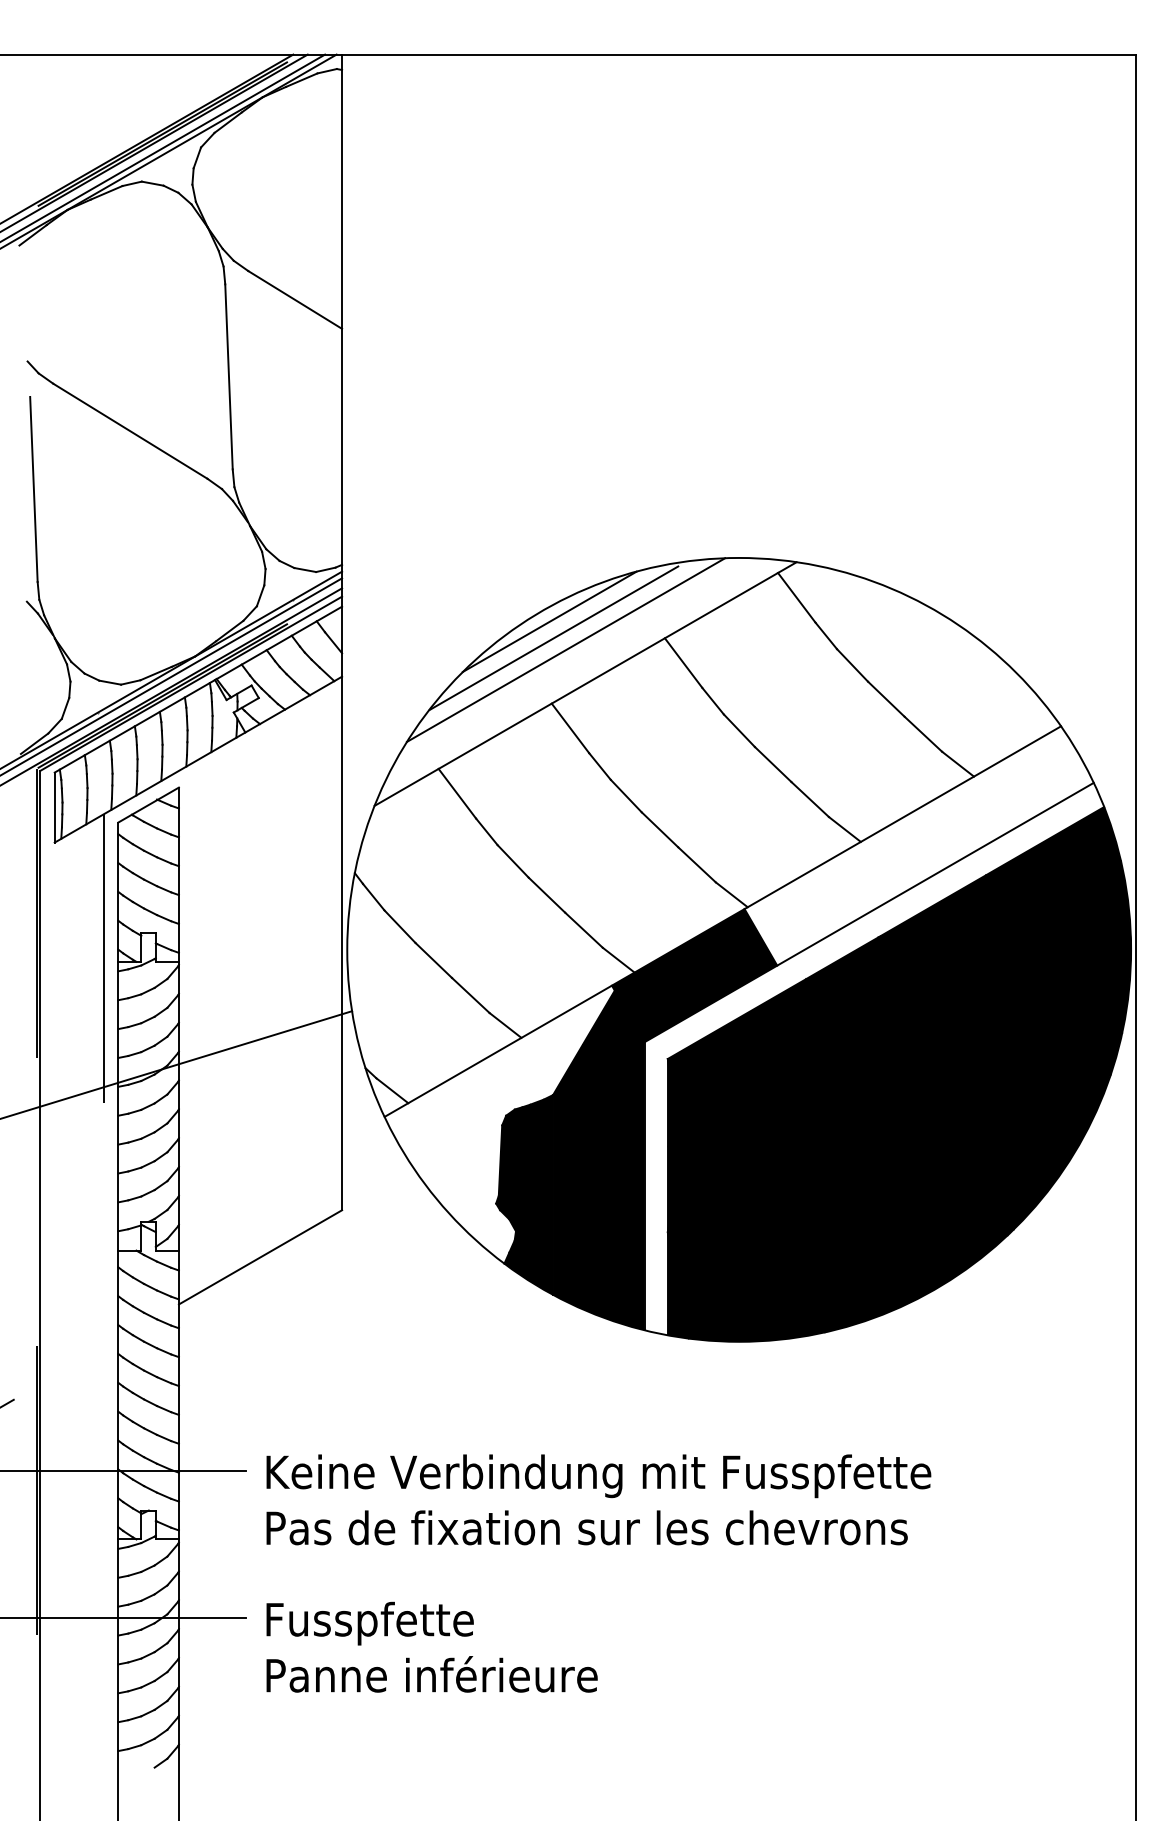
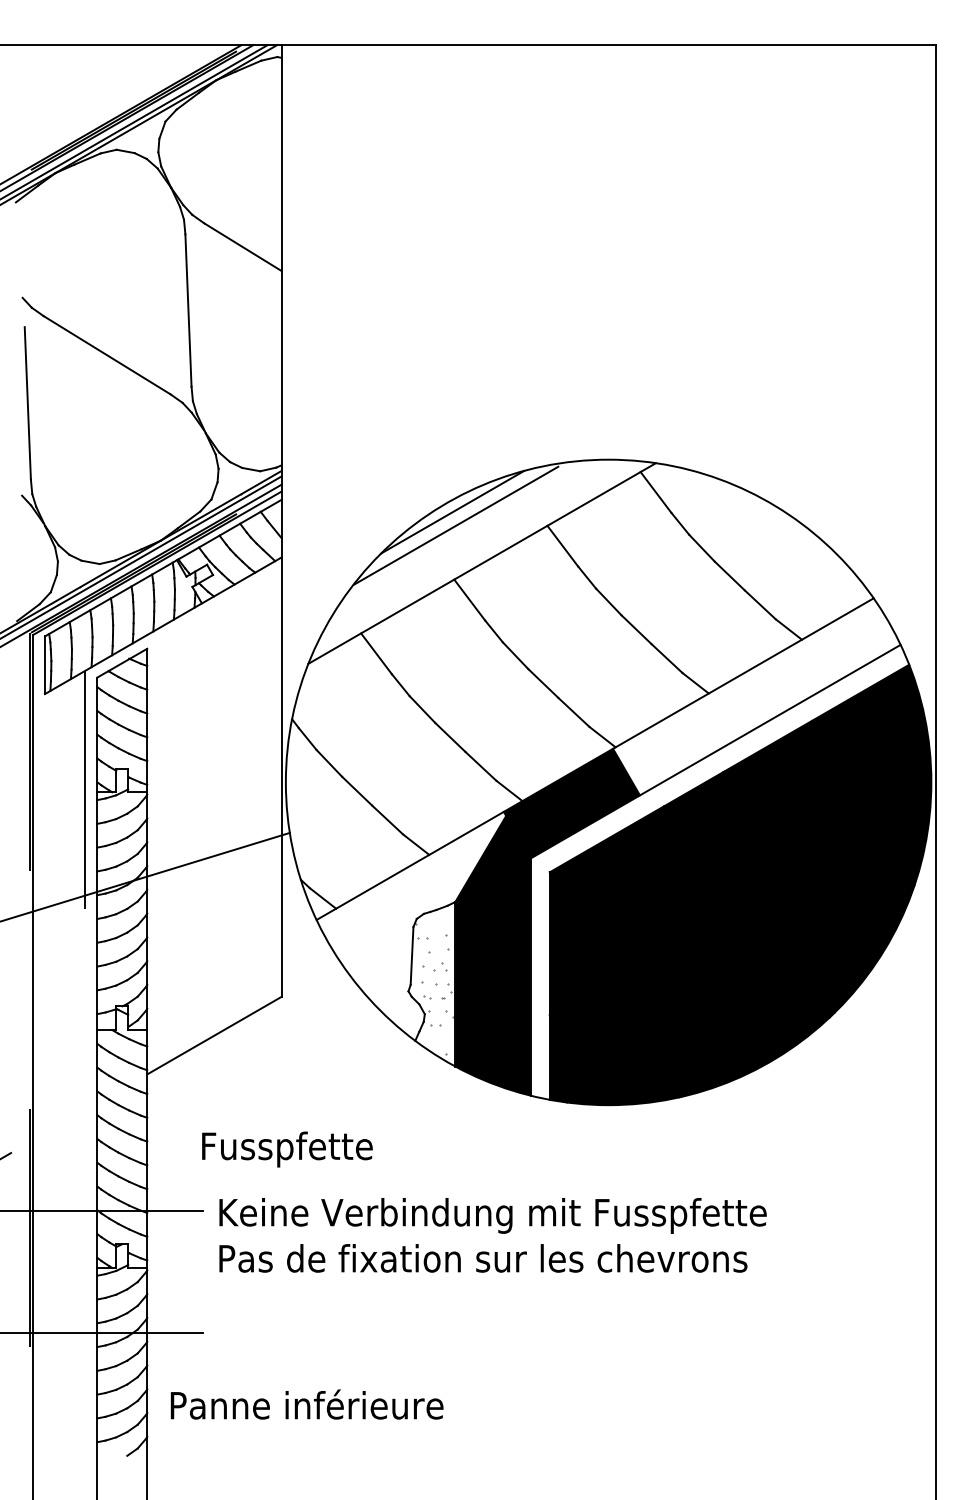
line: (565, 649) -> (465, 535), removed
fill: (524, 1194) -> (431, 983), removed
text: (369, 1623) -> (286, 1149), moved
text: (431, 1674) -> (306, 1404), moved

